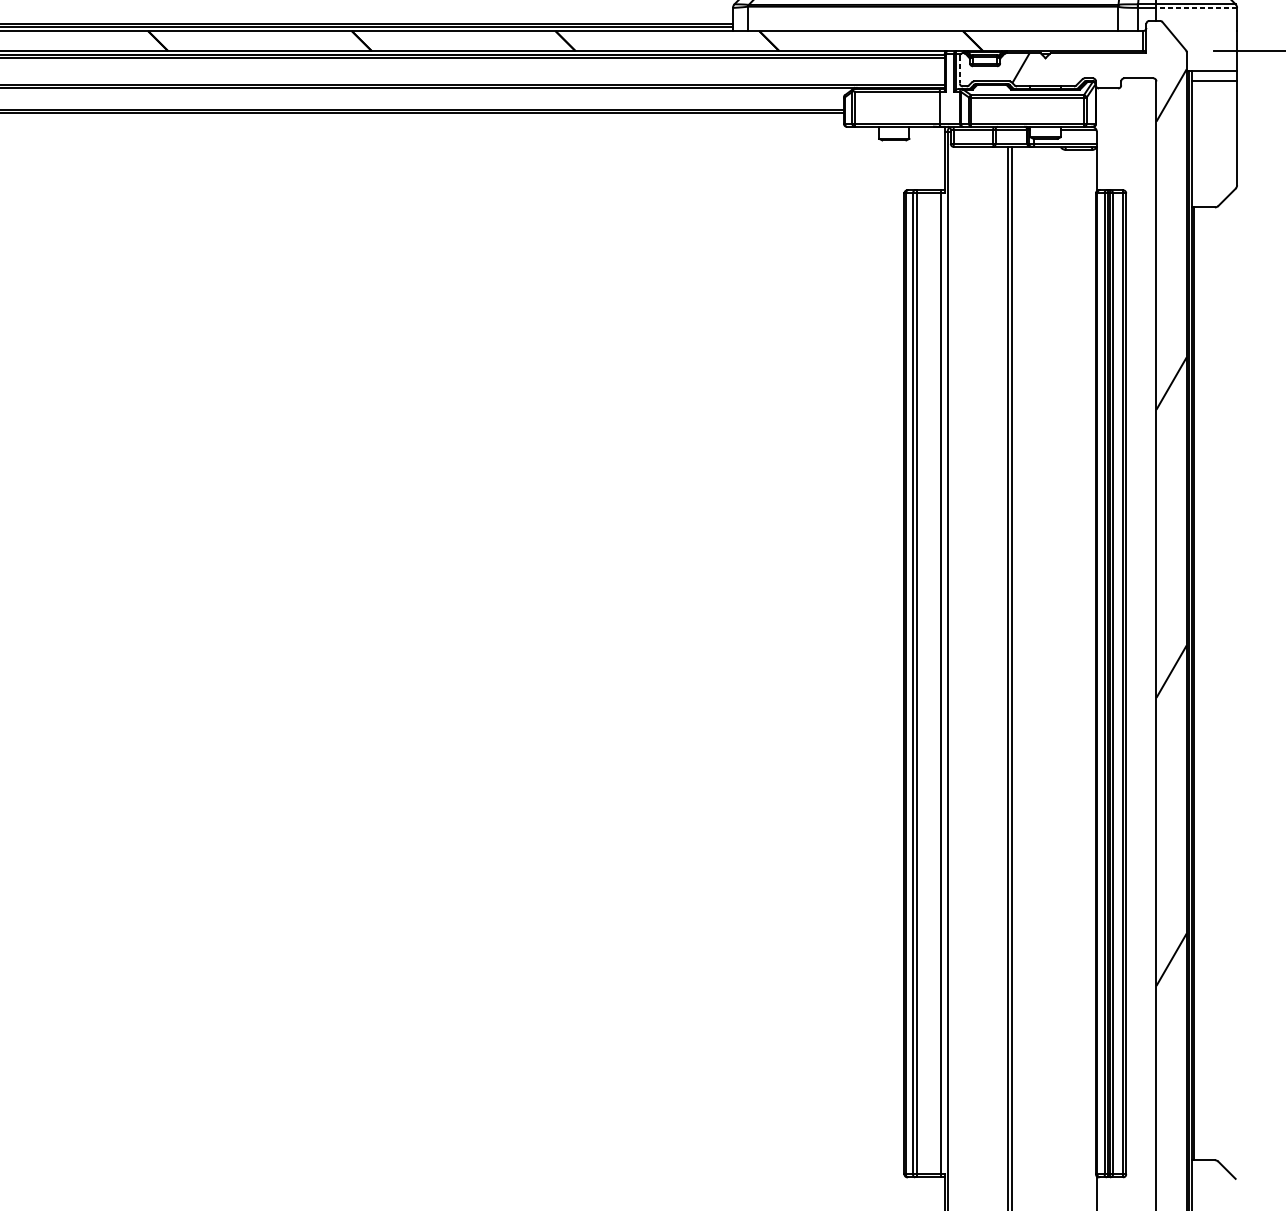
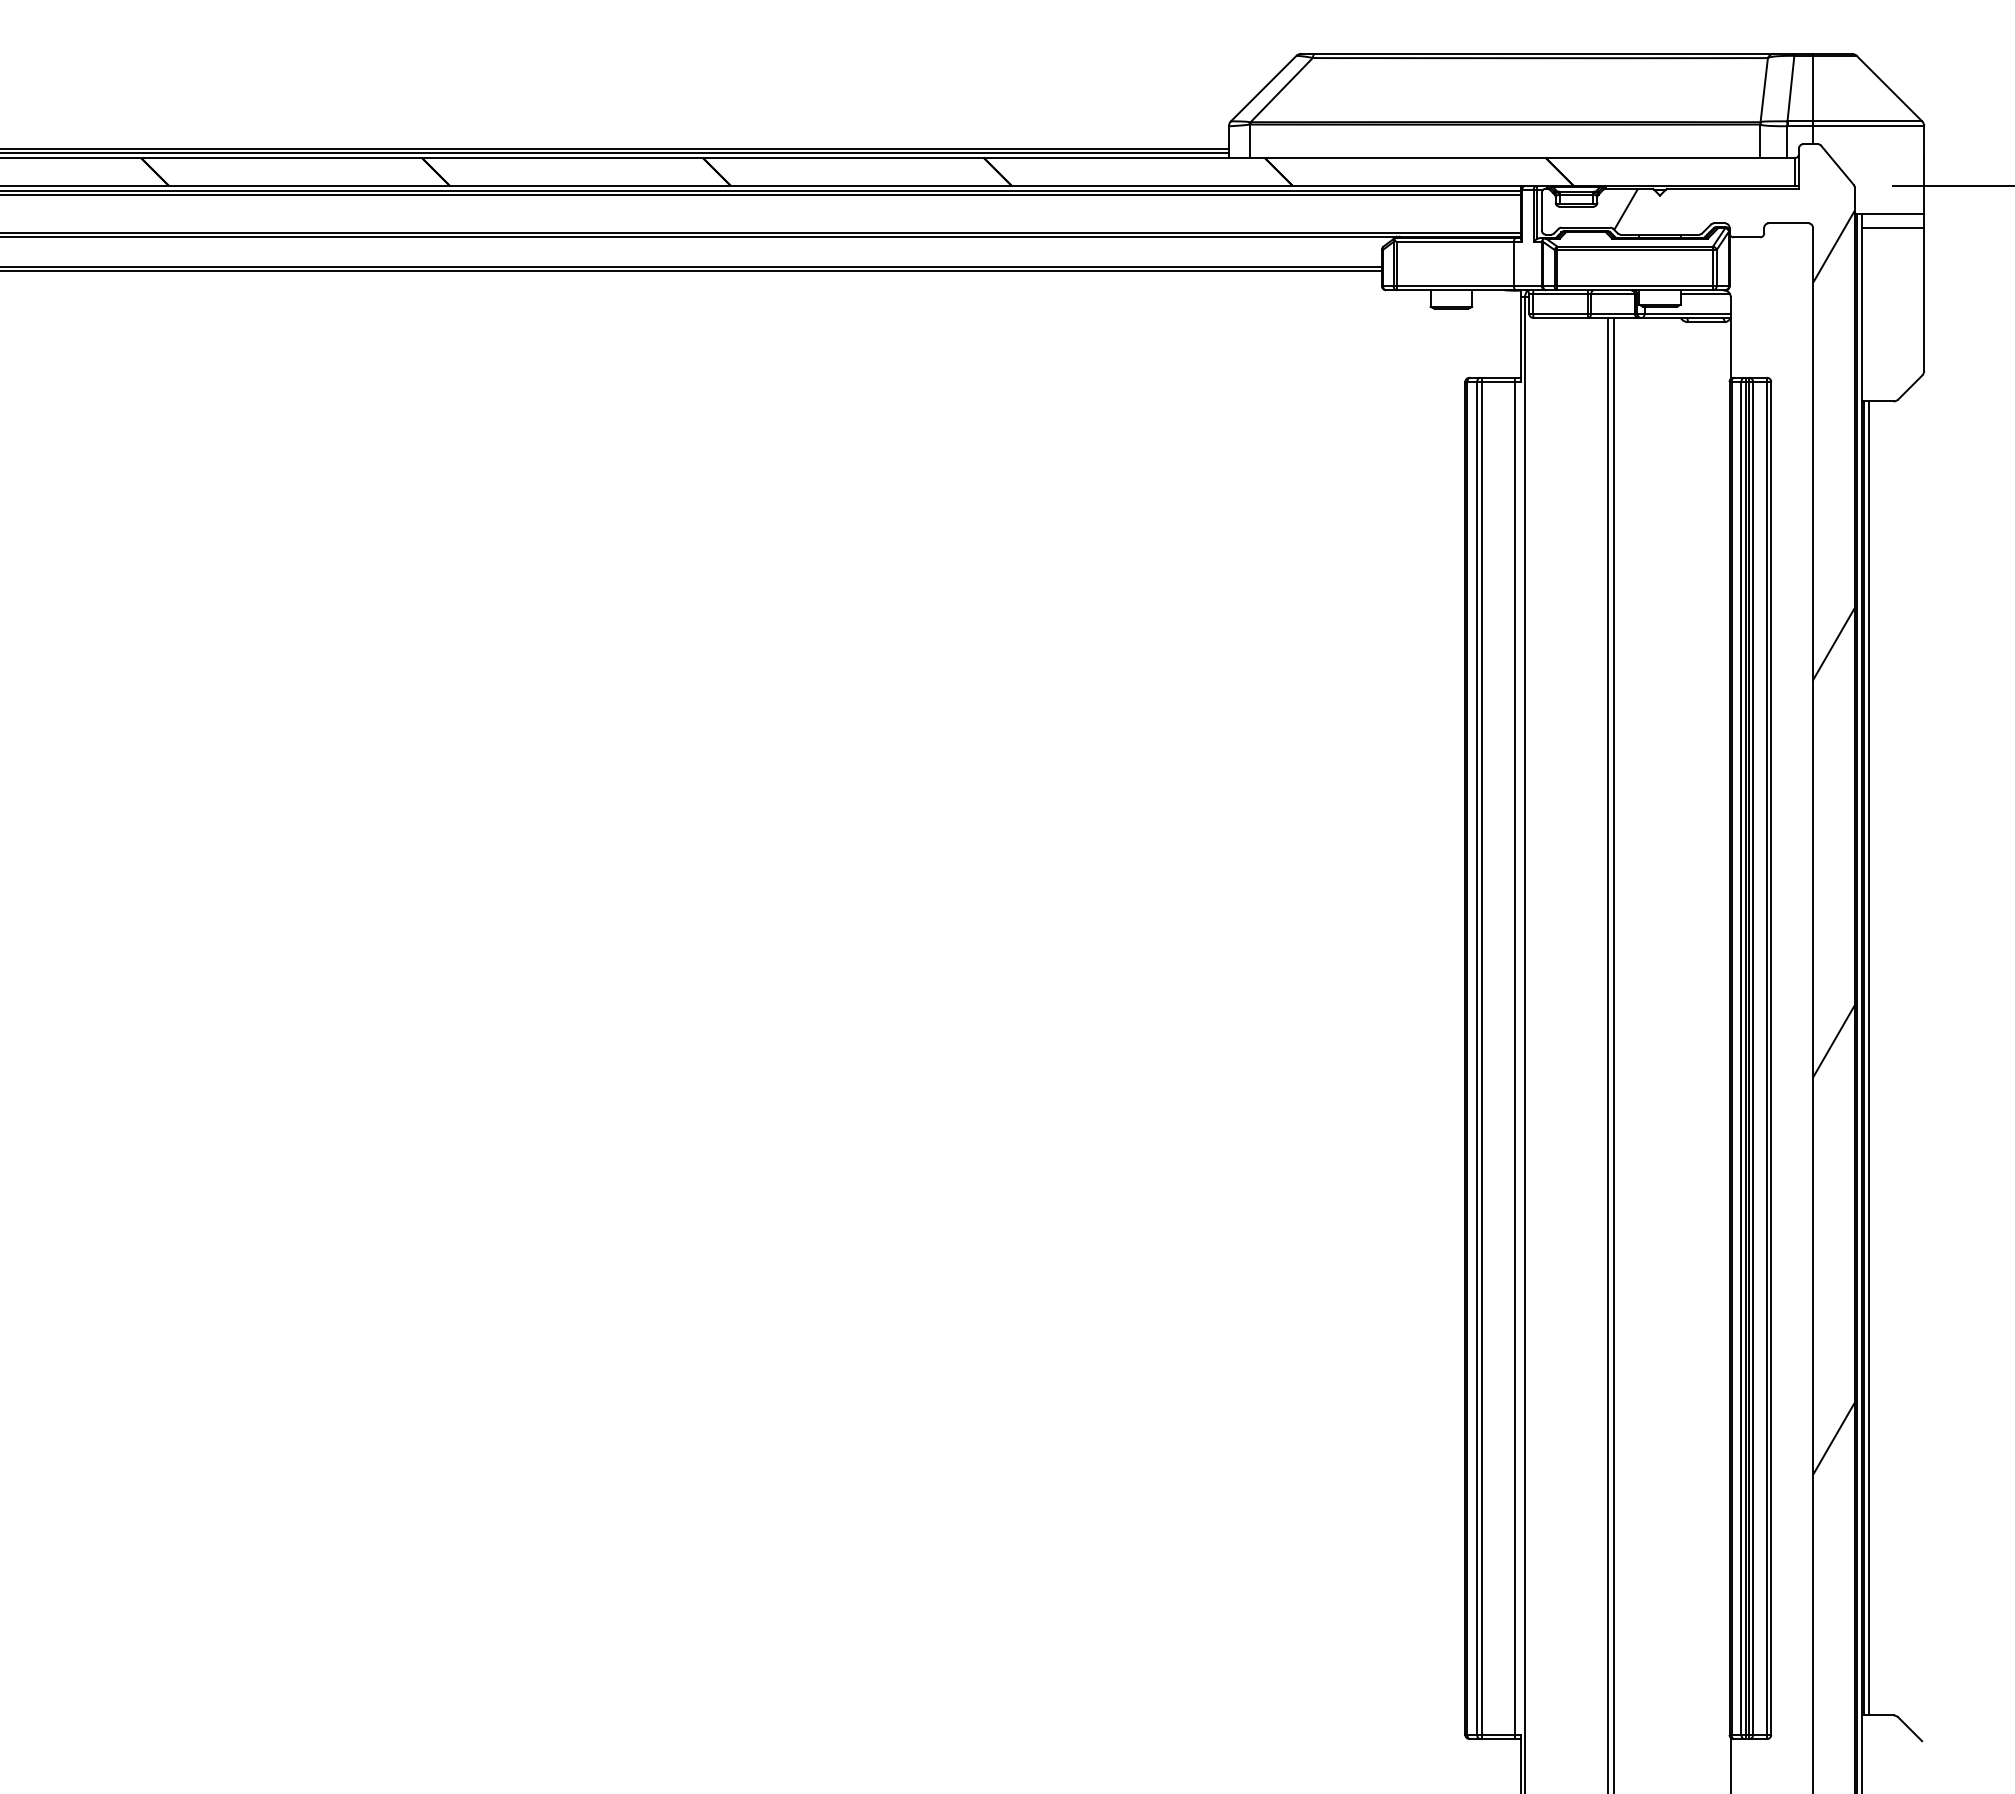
line: (1196, 8) -> (1868, 126), dashed -> solid
line: (959, 69) -> (1541, 211), dashed -> solid
line: (1196, 683) -> (1868, 1058), added

